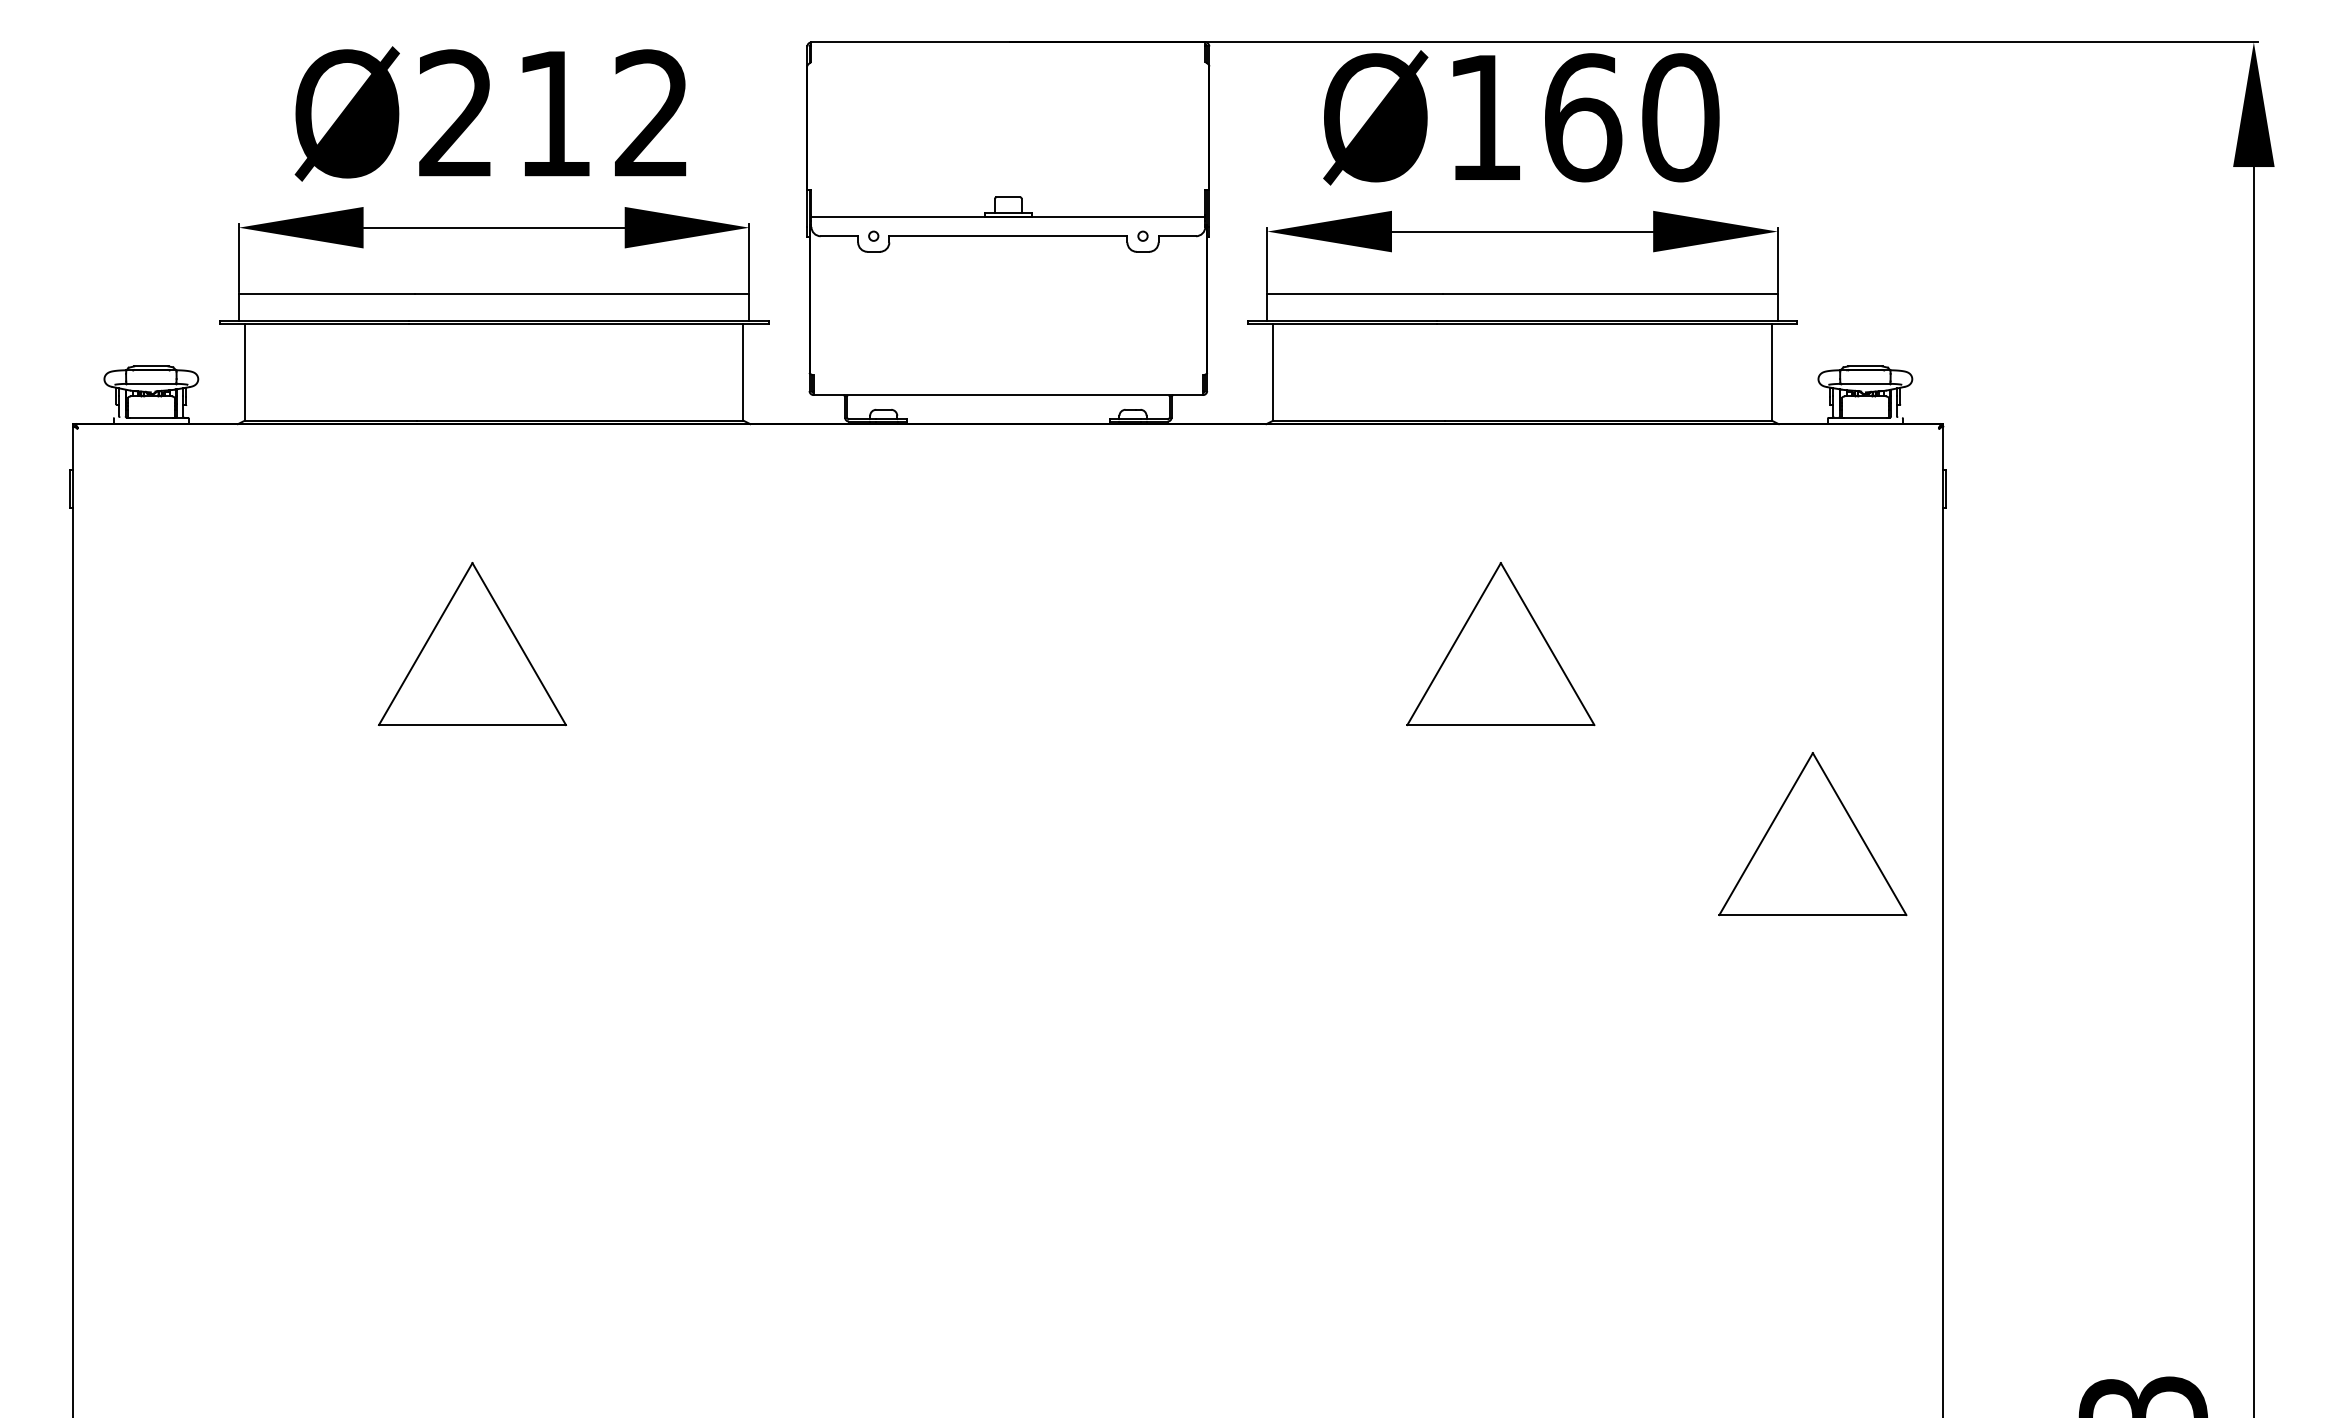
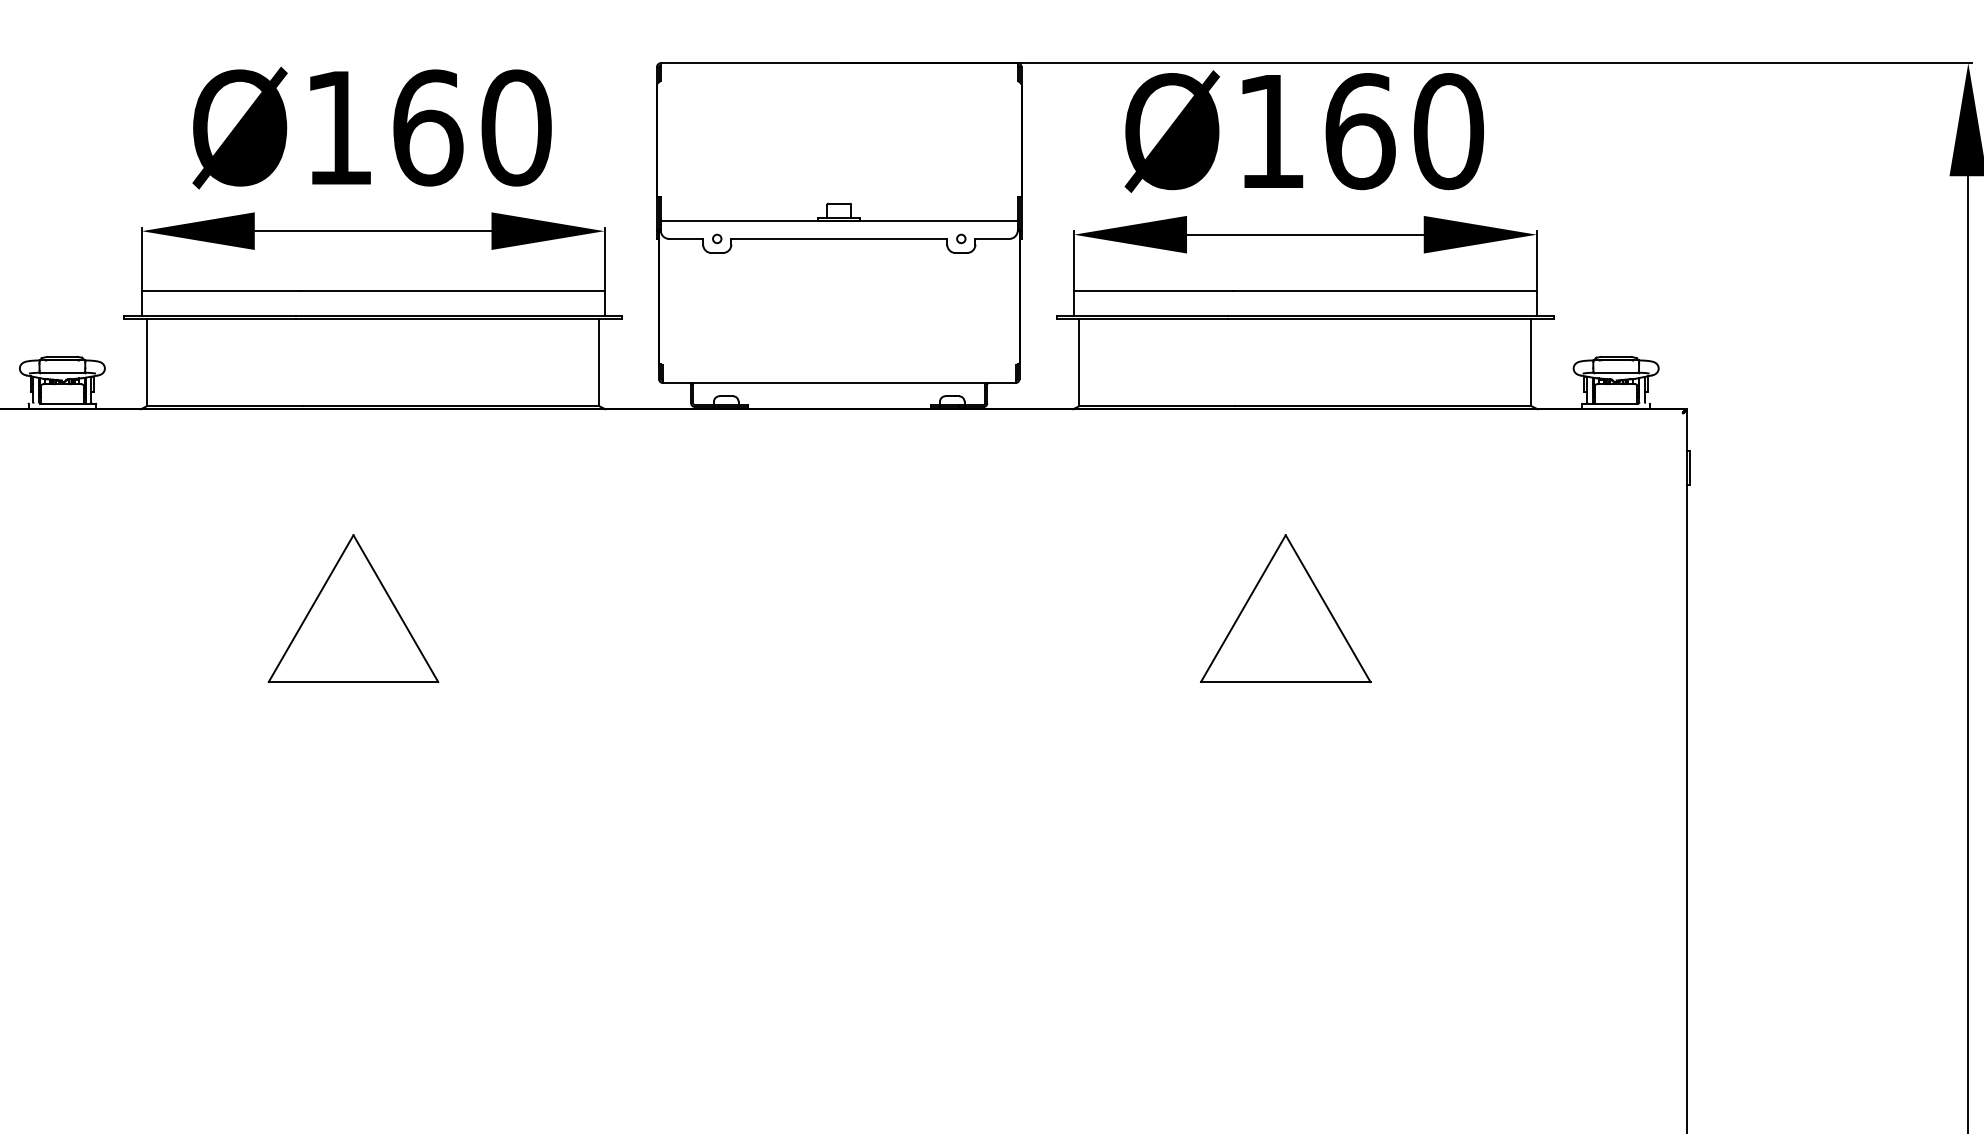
text: (555, 113) -> (428, 127), Ø212 -> Ø160
part: (1812, 834) -> (1568, 781), removed

